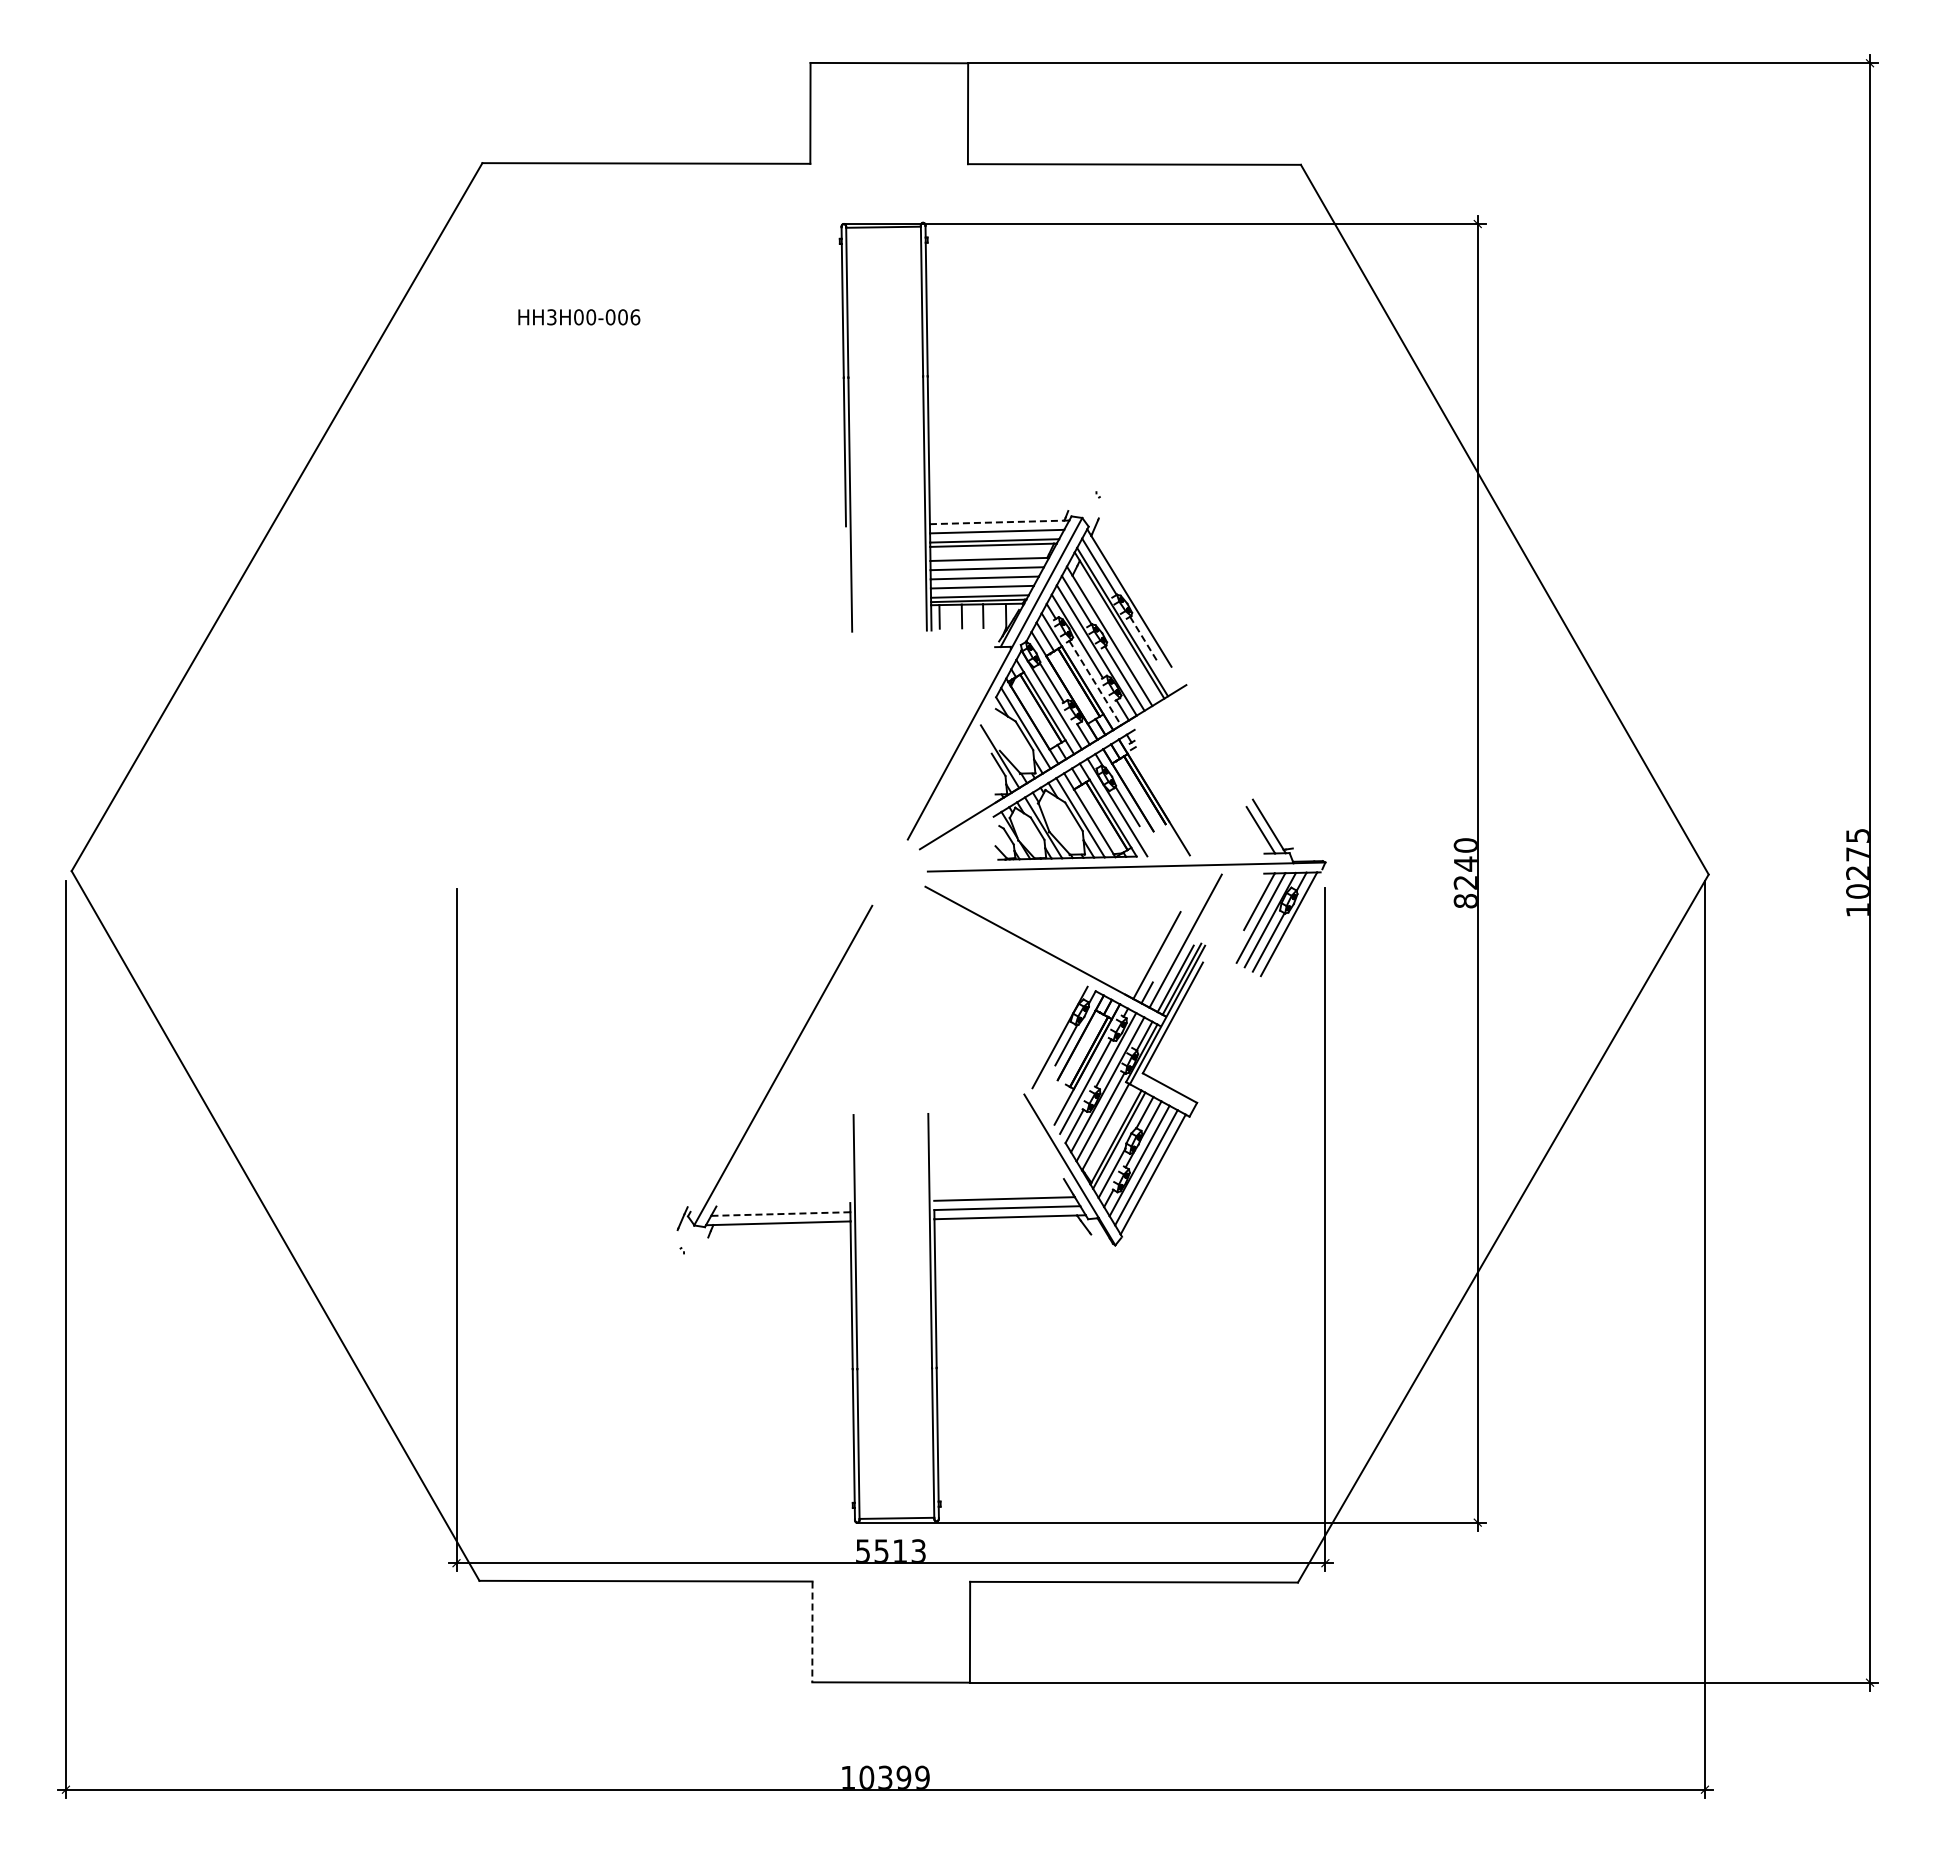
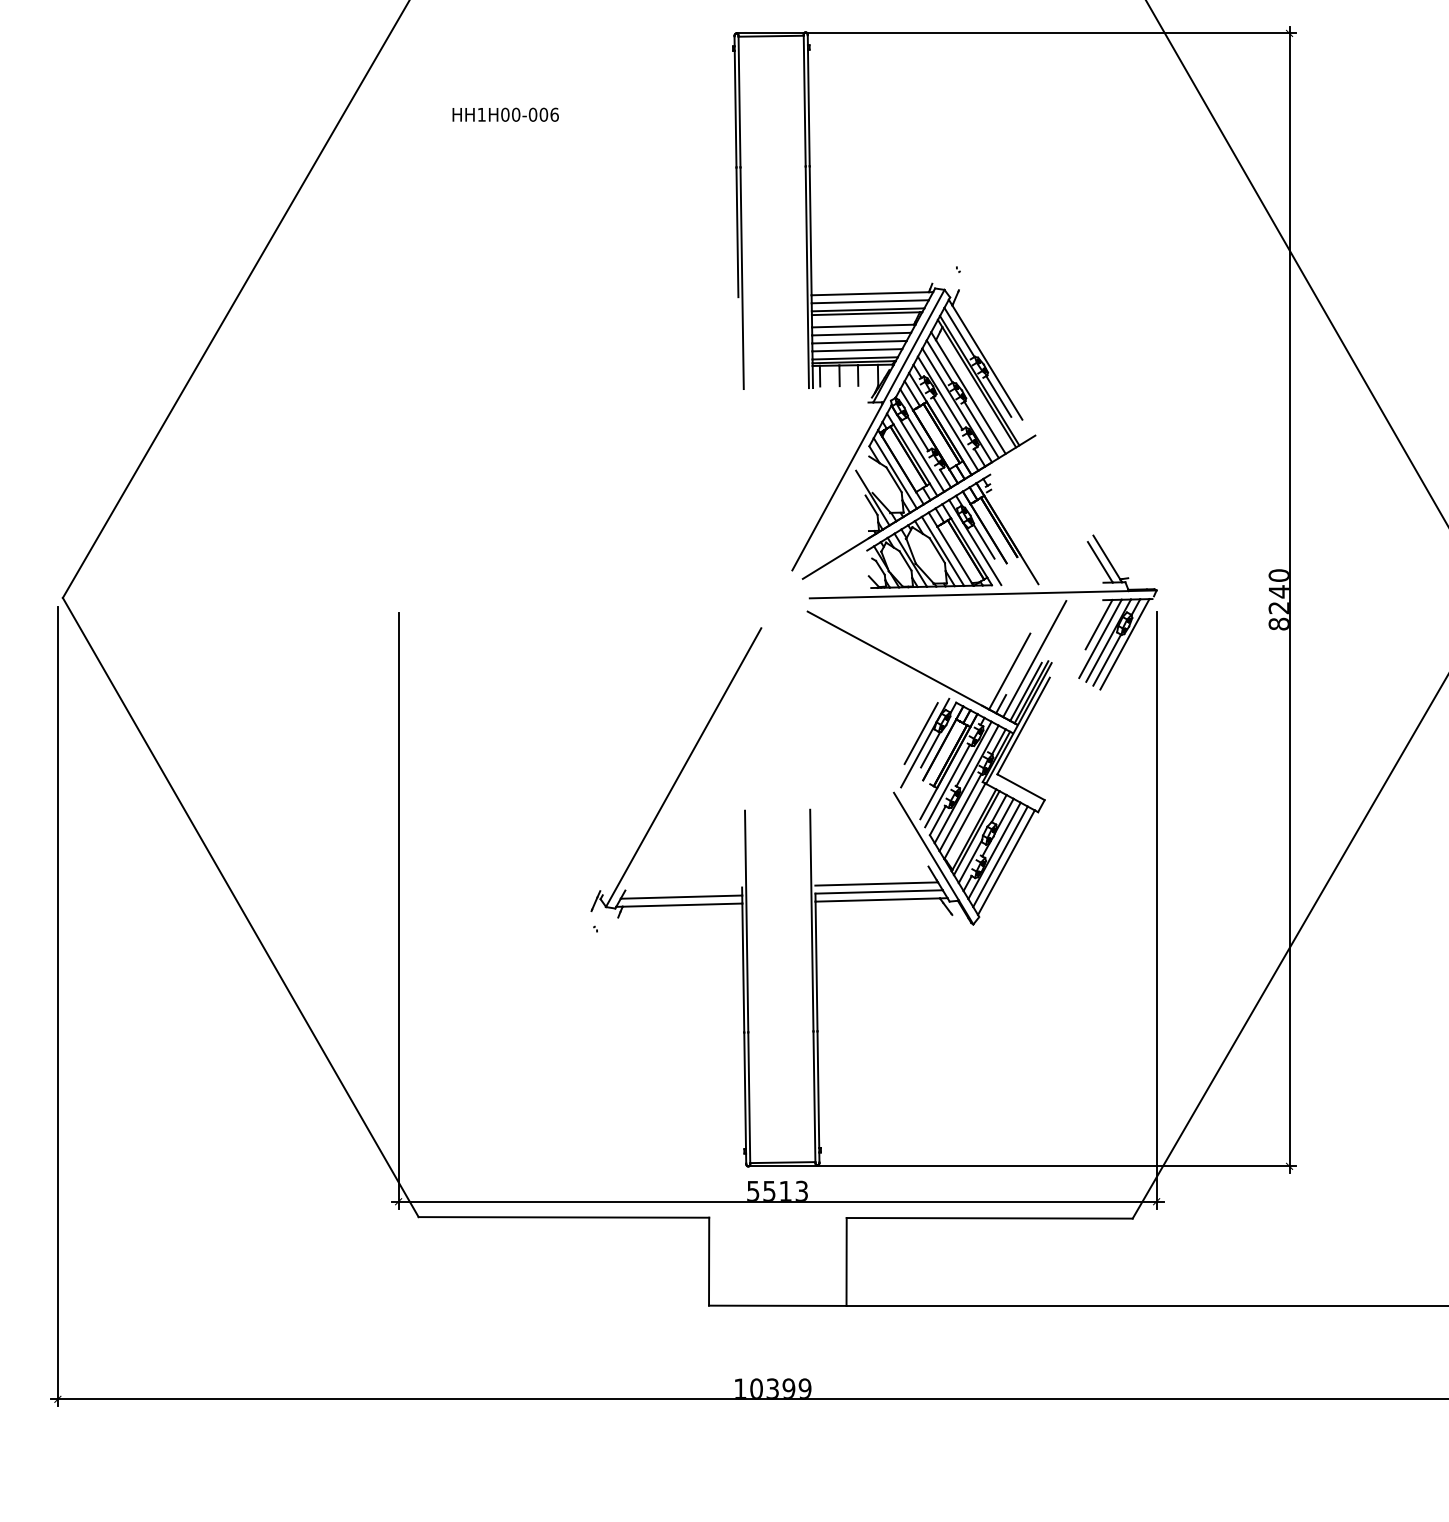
text: (551, 317) -> (481, 114), HH3H00-006 -> HH1H00-006
line: (997, 522) -> (870, 293), dashed -> solid
line: (1144, 640) -> (998, 396), dashed -> solid
line: (1095, 683) -> (956, 434), dashed -> solid
line: (1055, 1026) -> (921, 733), added
line: (780, 1214) -> (681, 897), dashed -> solid
line: (812, 1632) -> (709, 1262), dashed -> solid

